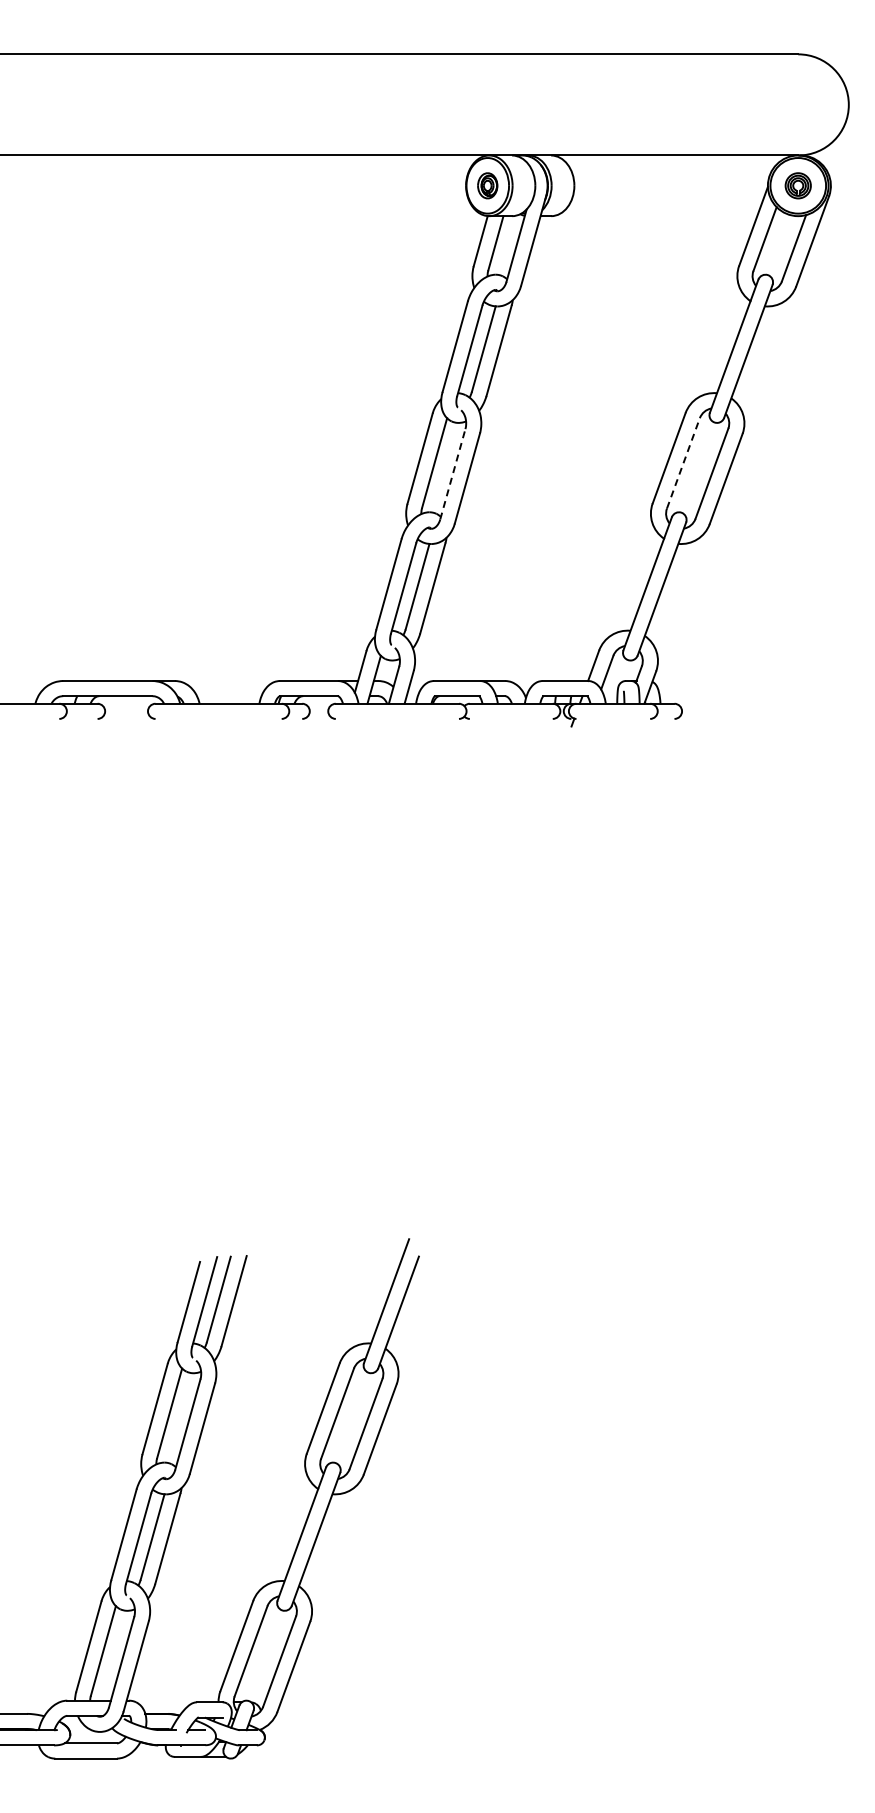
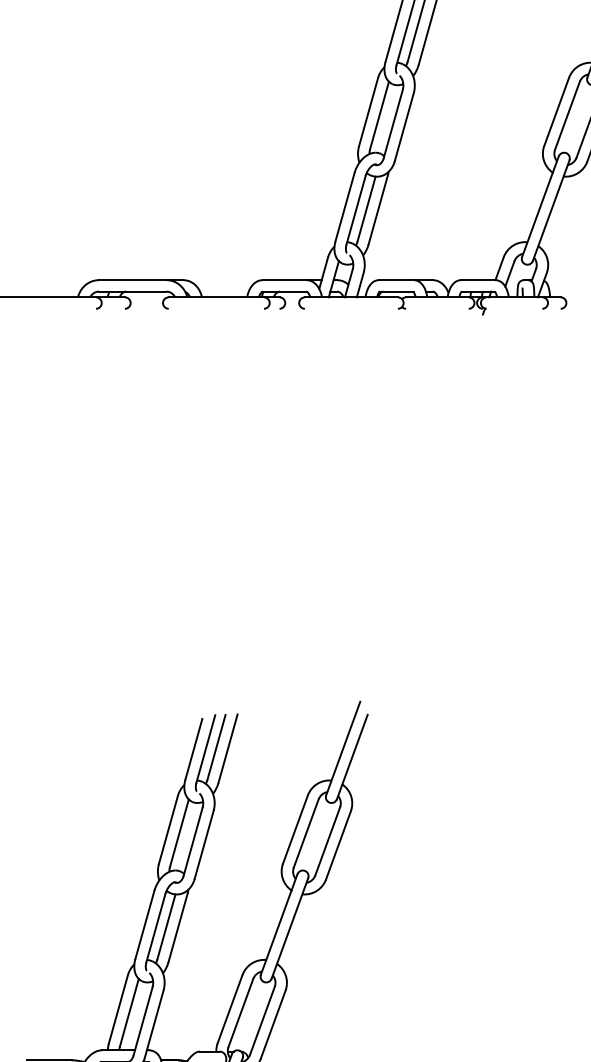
line: (683, 462) -> (567, 115), dashed -> solid
line: (452, 474) -> (393, 124), dashed -> solid

